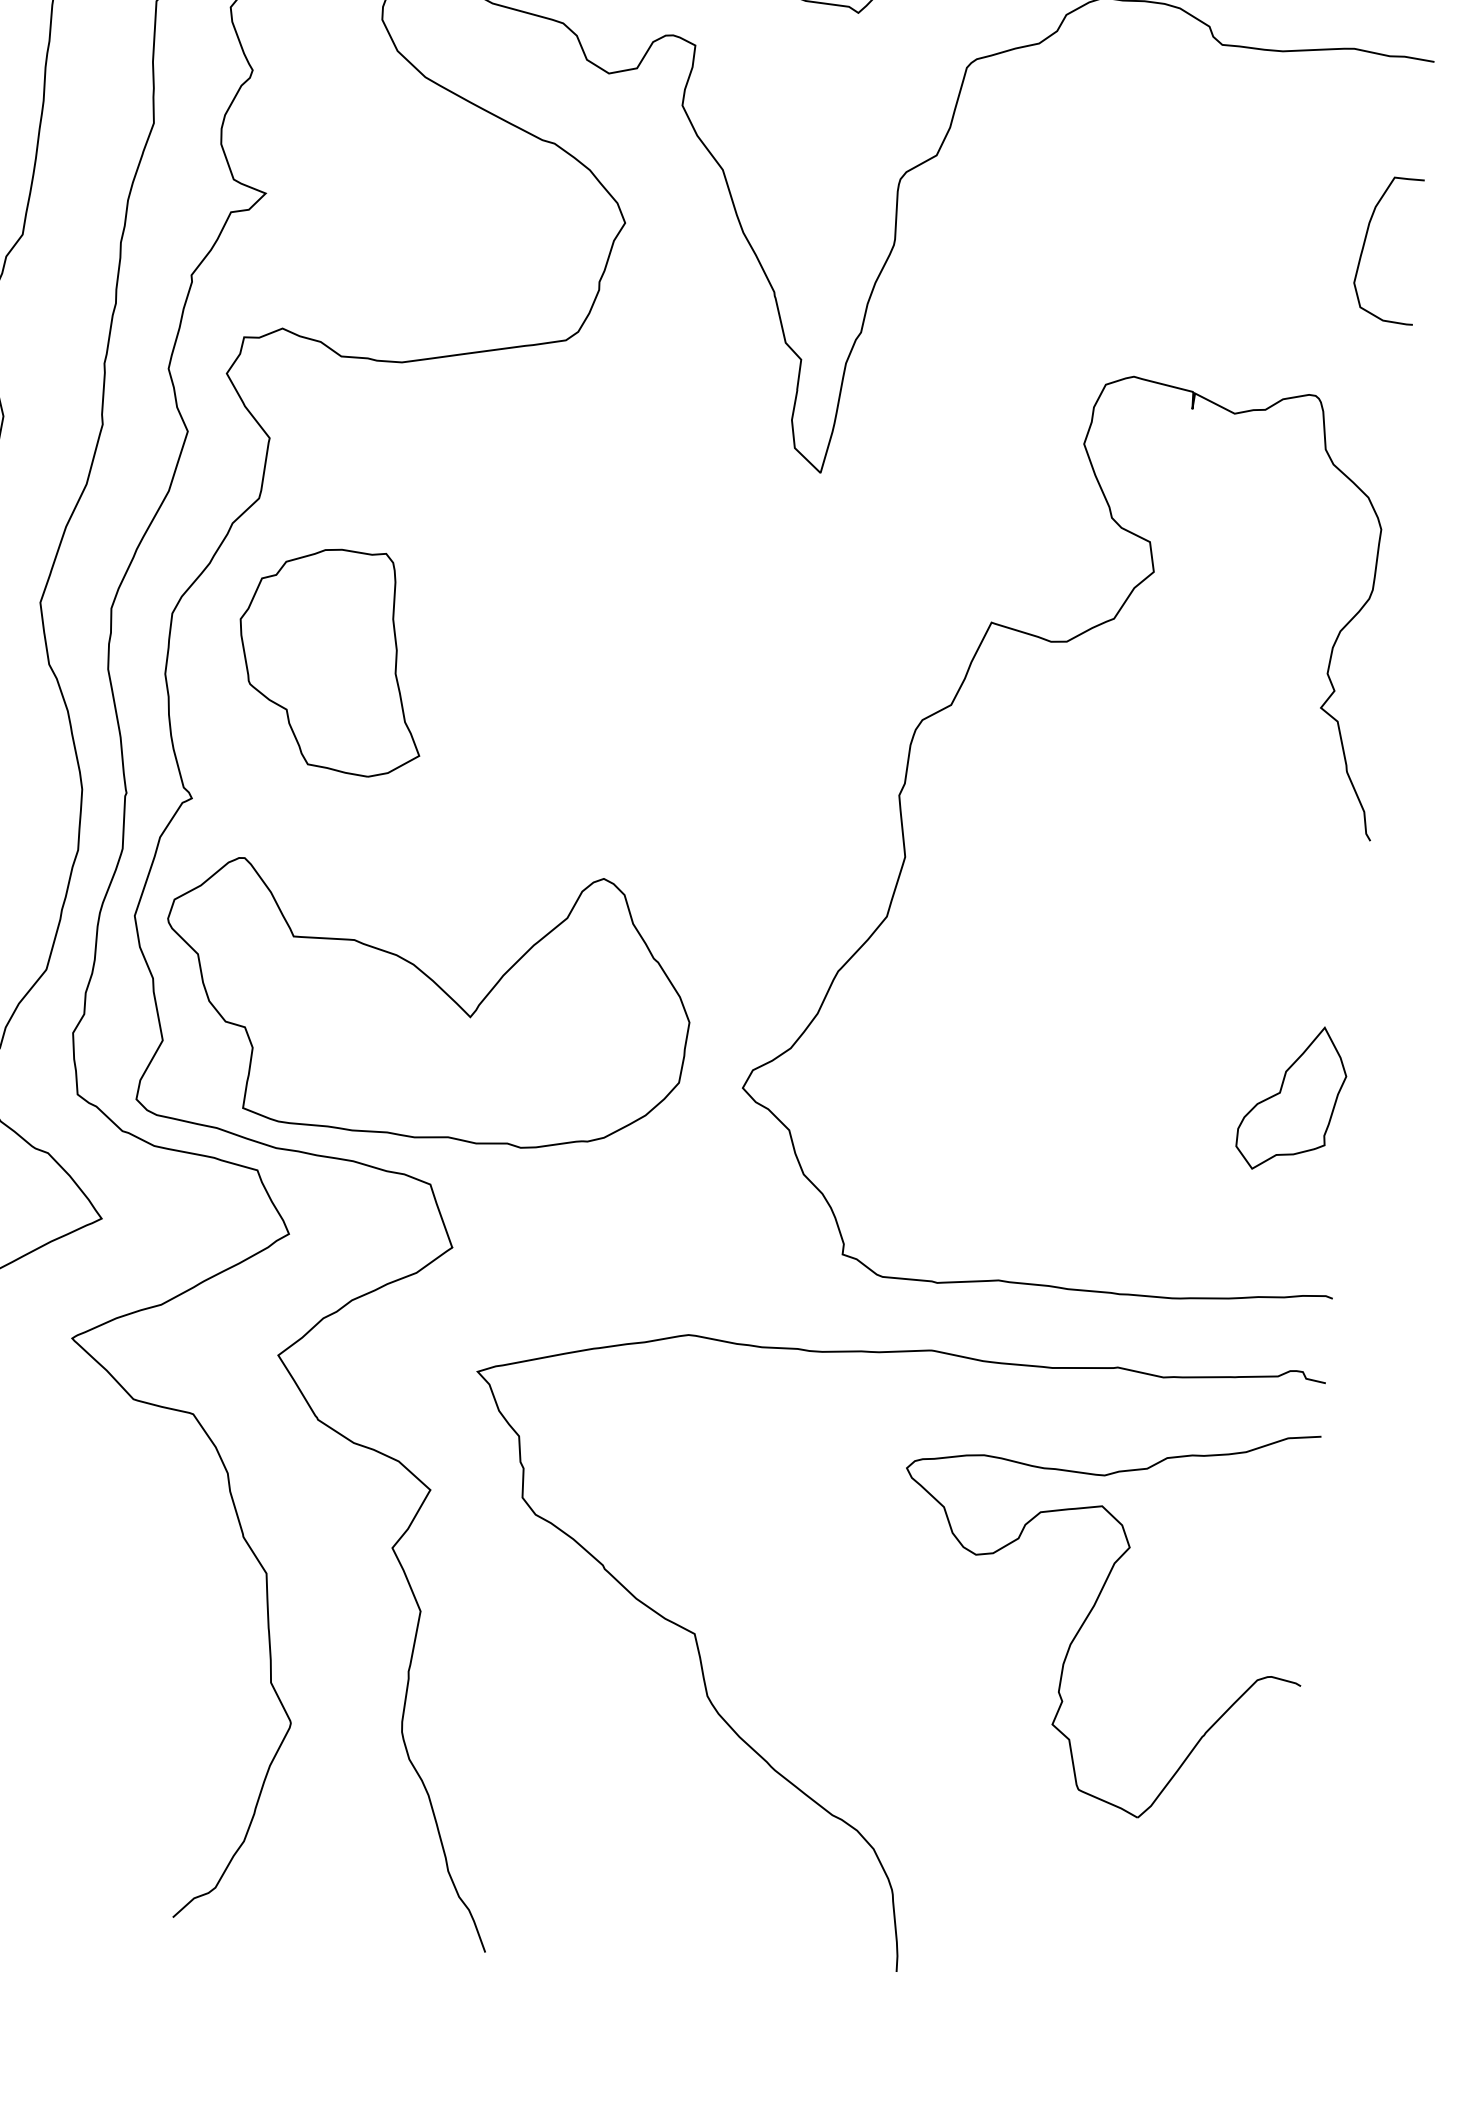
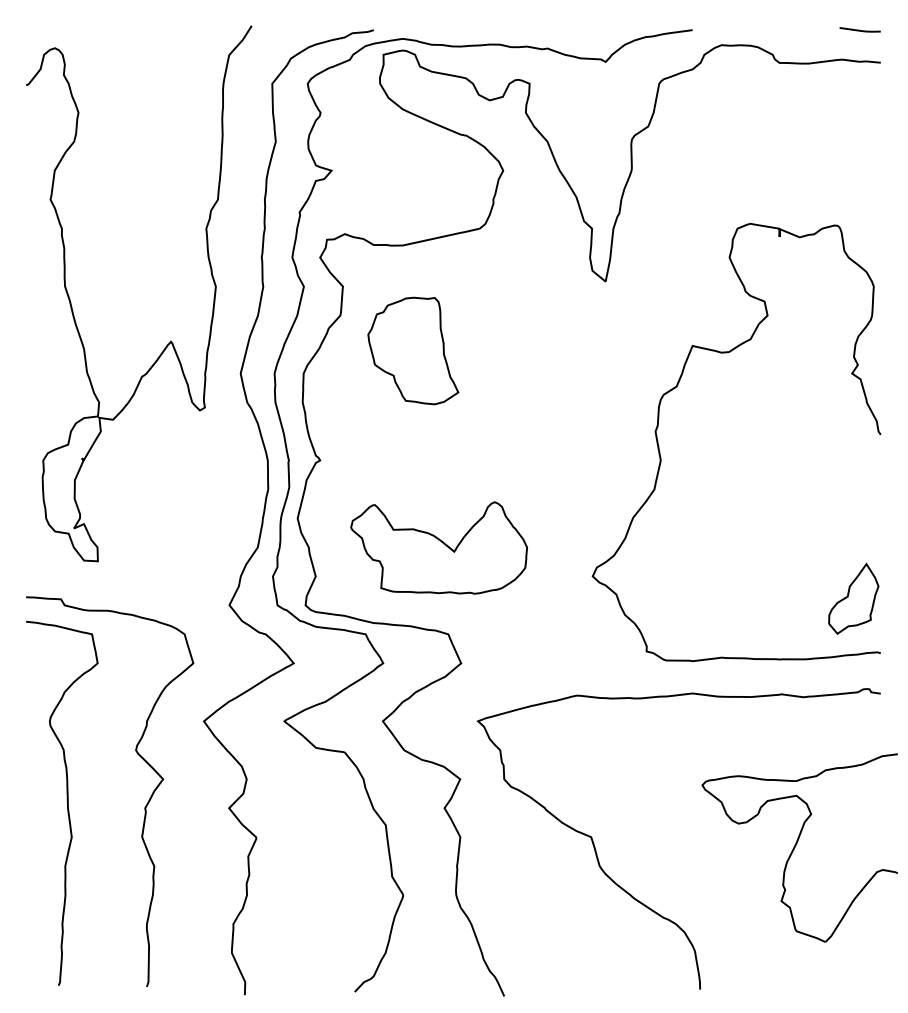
curve: (1365, 247) -> (855, 153), removed
part: (332, 660) -> (413, 350), moved
part: (424, 1000) -> (438, 547), size x0.7
part: (1291, 1097) -> (853, 598), moved
part: (1099, 1615) -> (799, 847), moved

